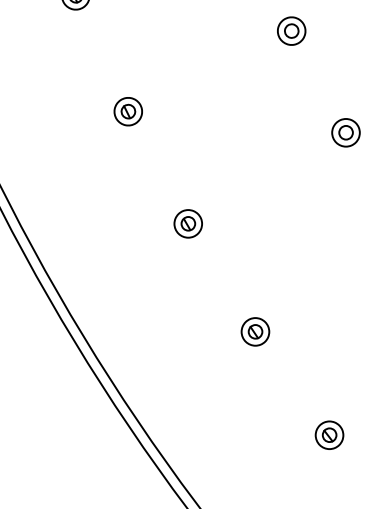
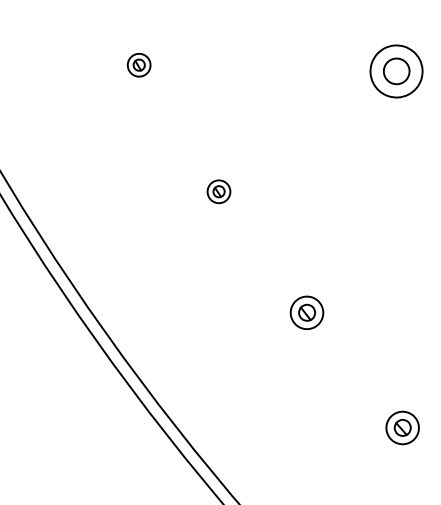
part: (127, 111) -> (138, 64), size x0.7
part: (345, 132) -> (395, 71), size x1.6
part: (187, 223) -> (218, 191), size x0.7

